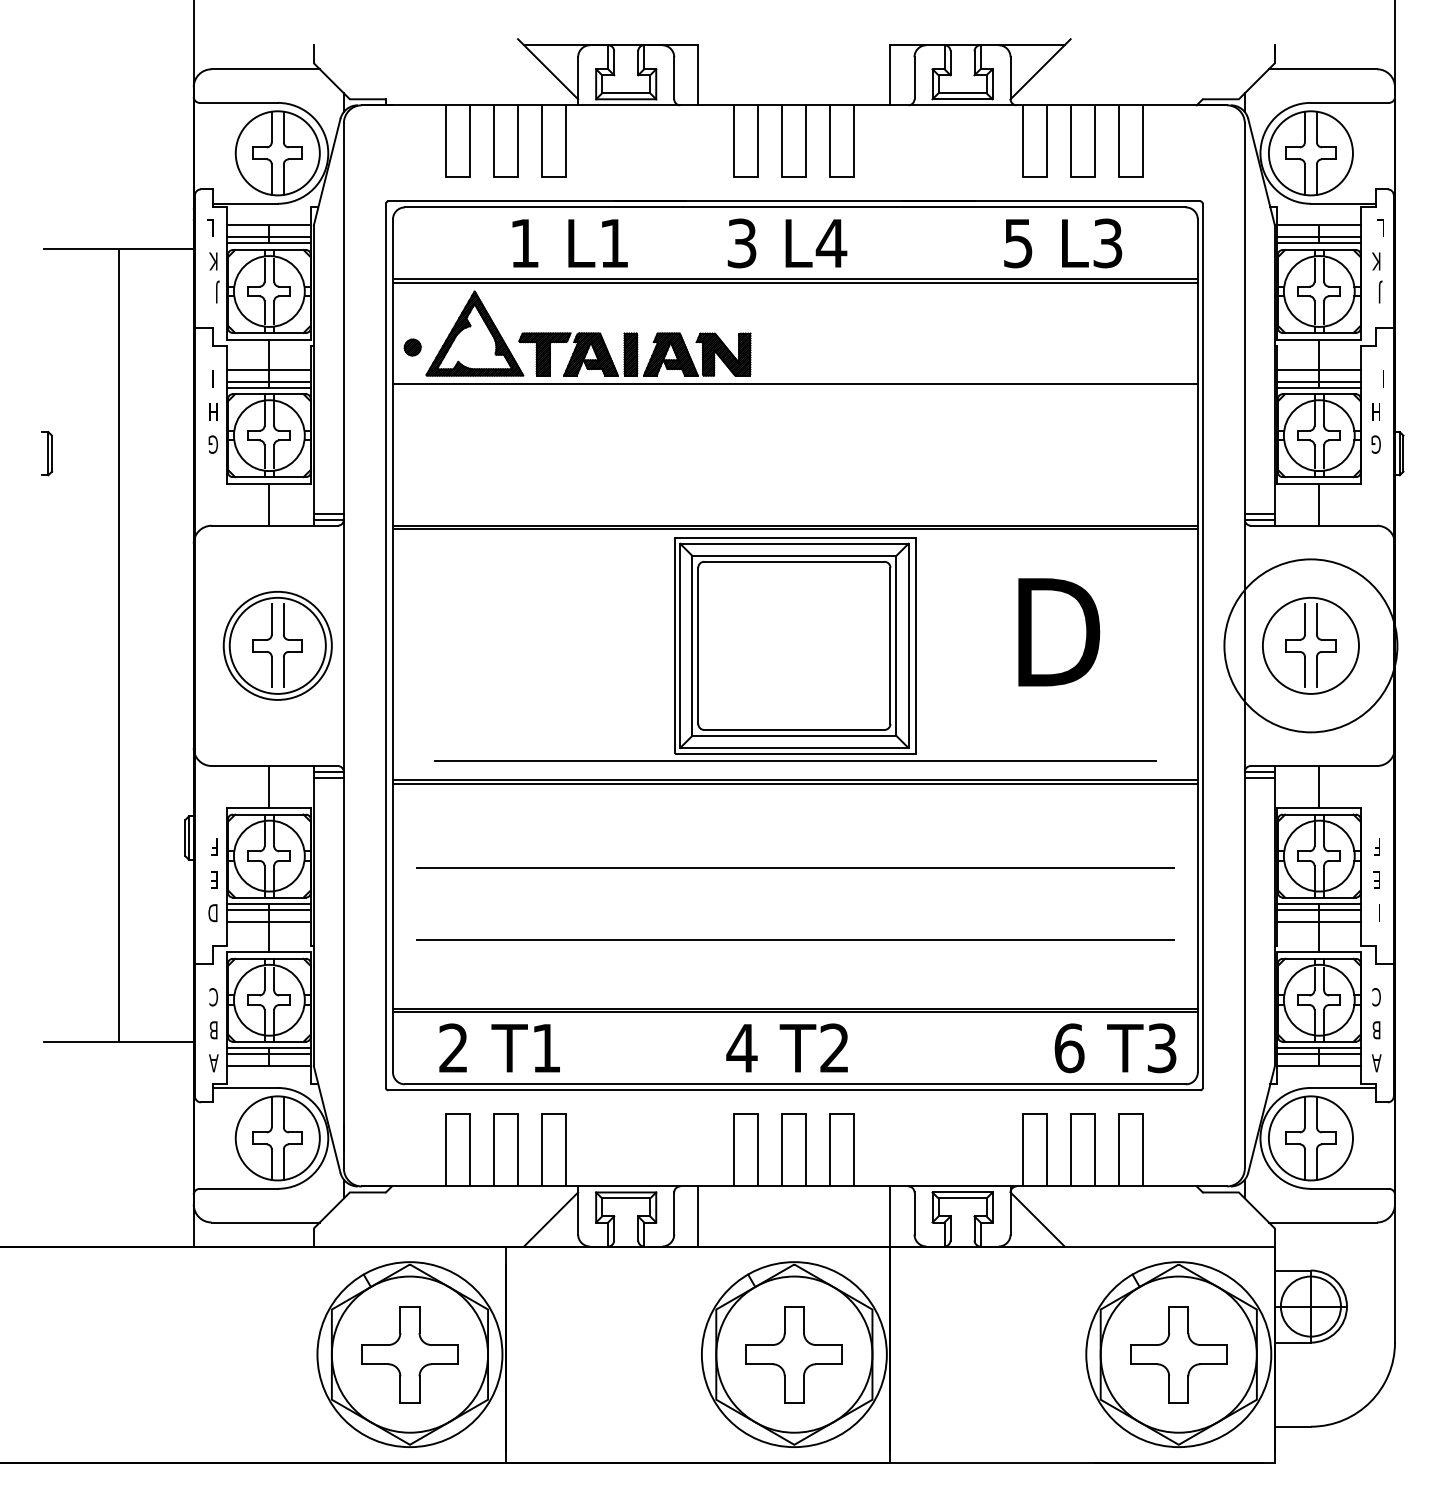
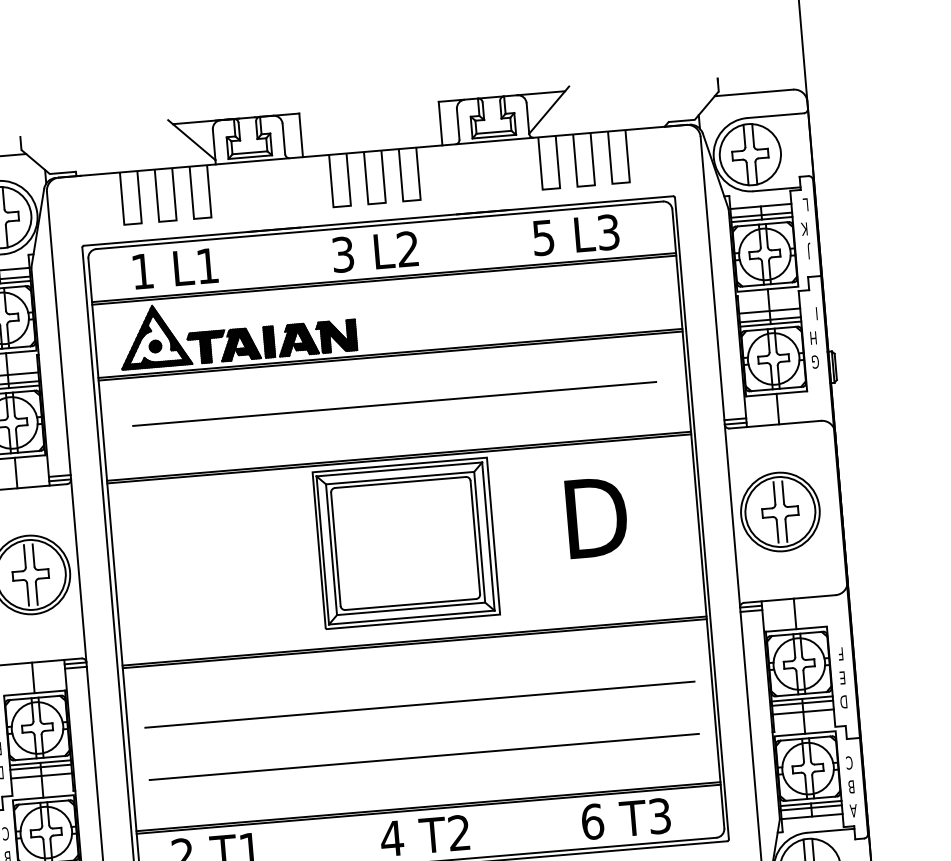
text: (831, 242) -> (407, 248), L4 -> L2
text: (569, 243) -> (175, 268), moved
part: (412, 347) -> (155, 346), moved
line: (794, 387) -> (389, 356), added
circle: (1310, 645) -> (780, 511), size x0.62
line: (795, 760) -> (394, 403), moved
text: (1375, 913) -> (843, 702), I -> D
text: (1115, 1048) -> (626, 819), moved

